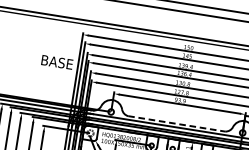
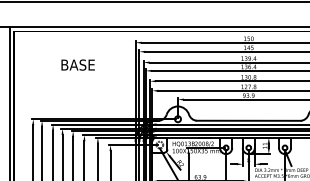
text: (56, 61) -> (77, 64), moved
line: (177, 123) -> (249, 120), dashed -> solid

